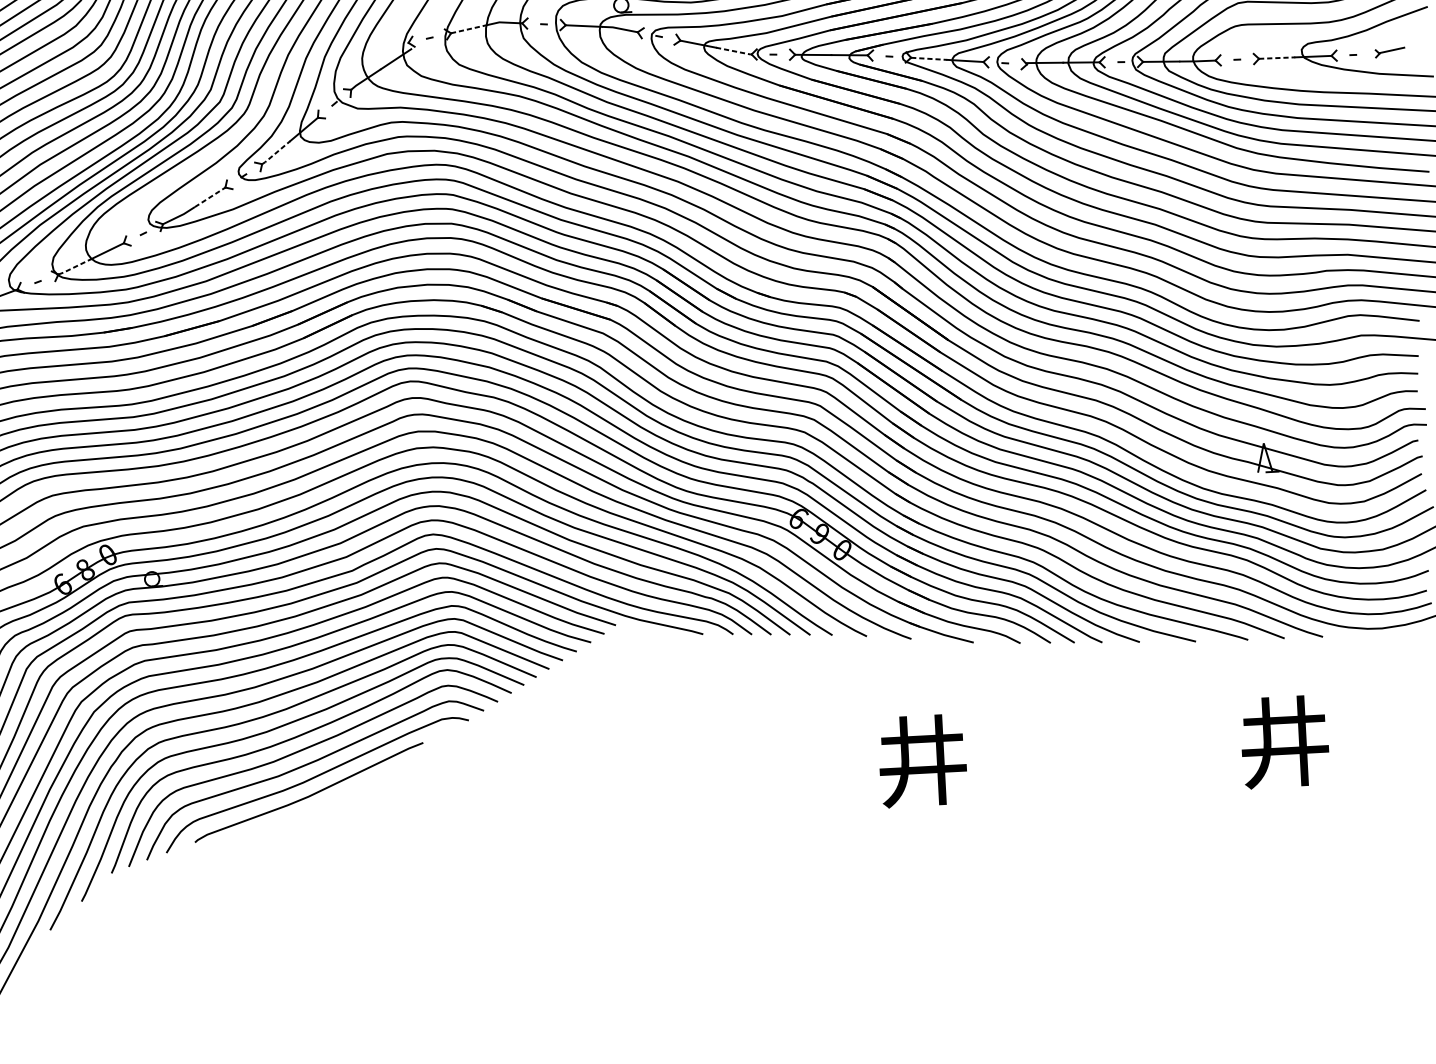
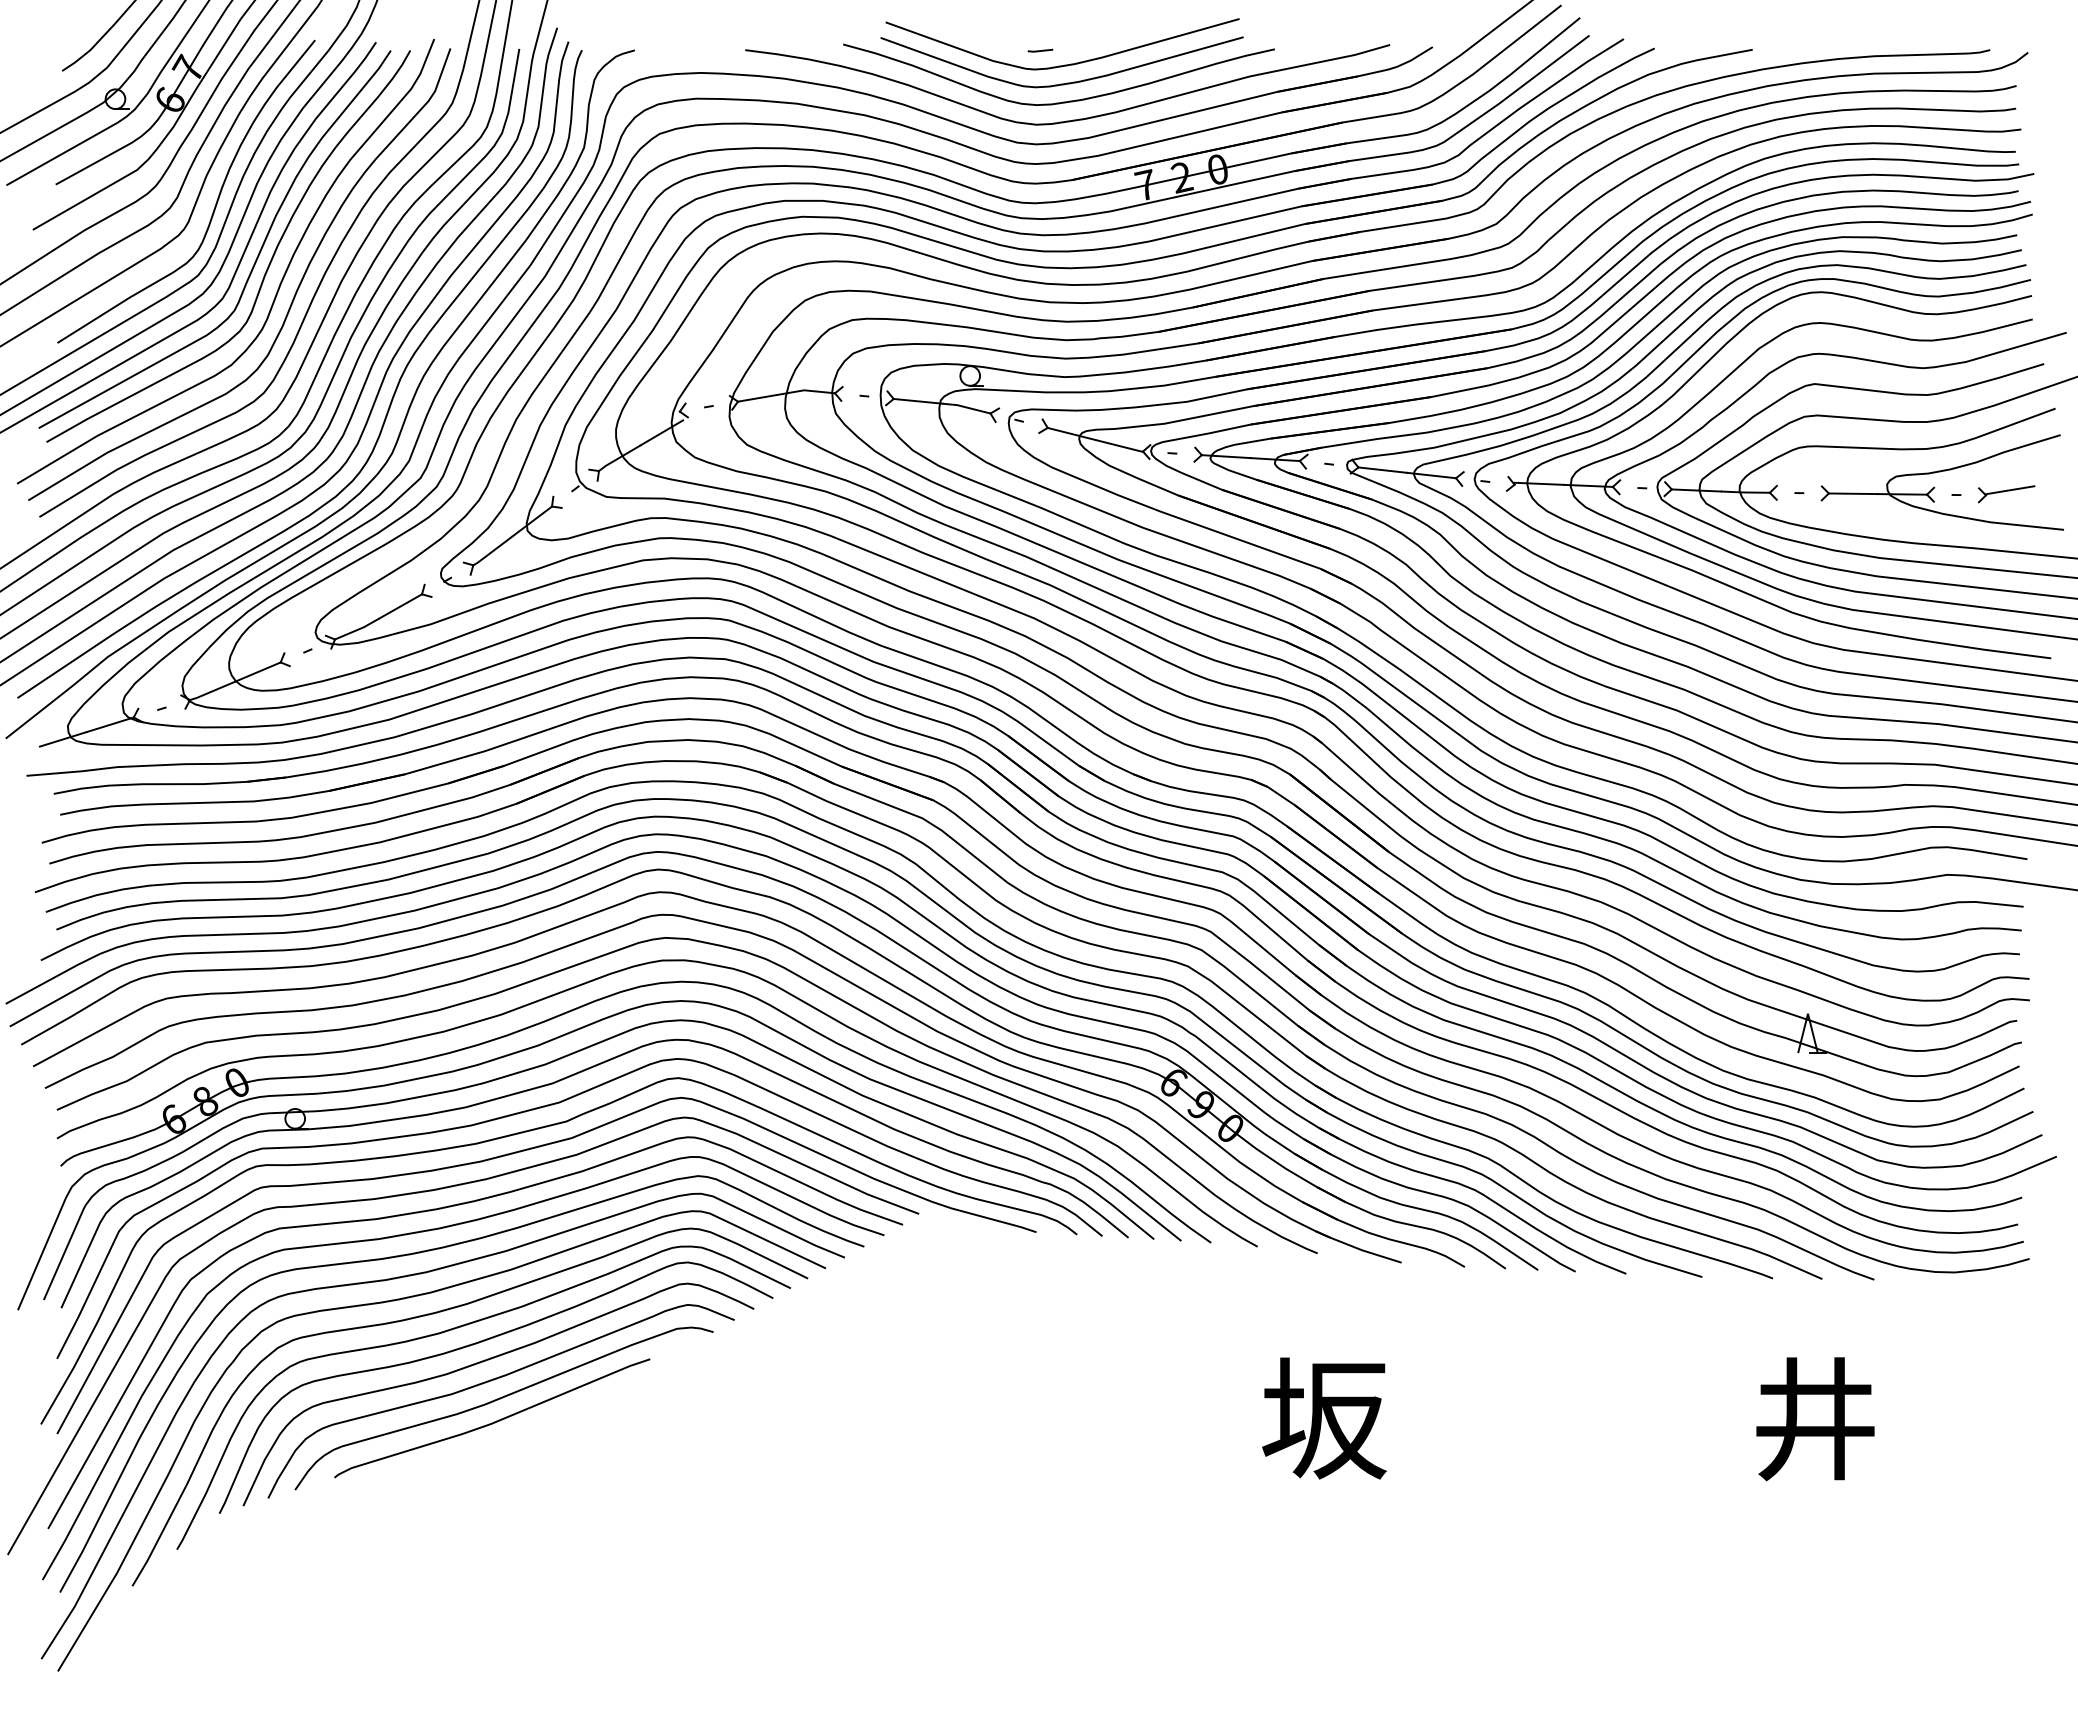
line: (468, 29) -> (762, 397), dashed -> solid
line: (734, 51) -> (1120, 446), dashed -> solid
part: (1390, 52) -> (2006, 494), size x1.43
line: (1277, 57) -> (1853, 493), dashed -> solid
line: (929, 59) -> (1382, 470), dashed -> solid
line: (276, 153) -> (493, 551), dashed -> solid
line: (210, 197) -> (400, 606), dashed -> solid
line: (74, 267) -> (212, 691), dashed -> solid
text: (922, 761) -> (1324, 1419), 井 -> 坂

